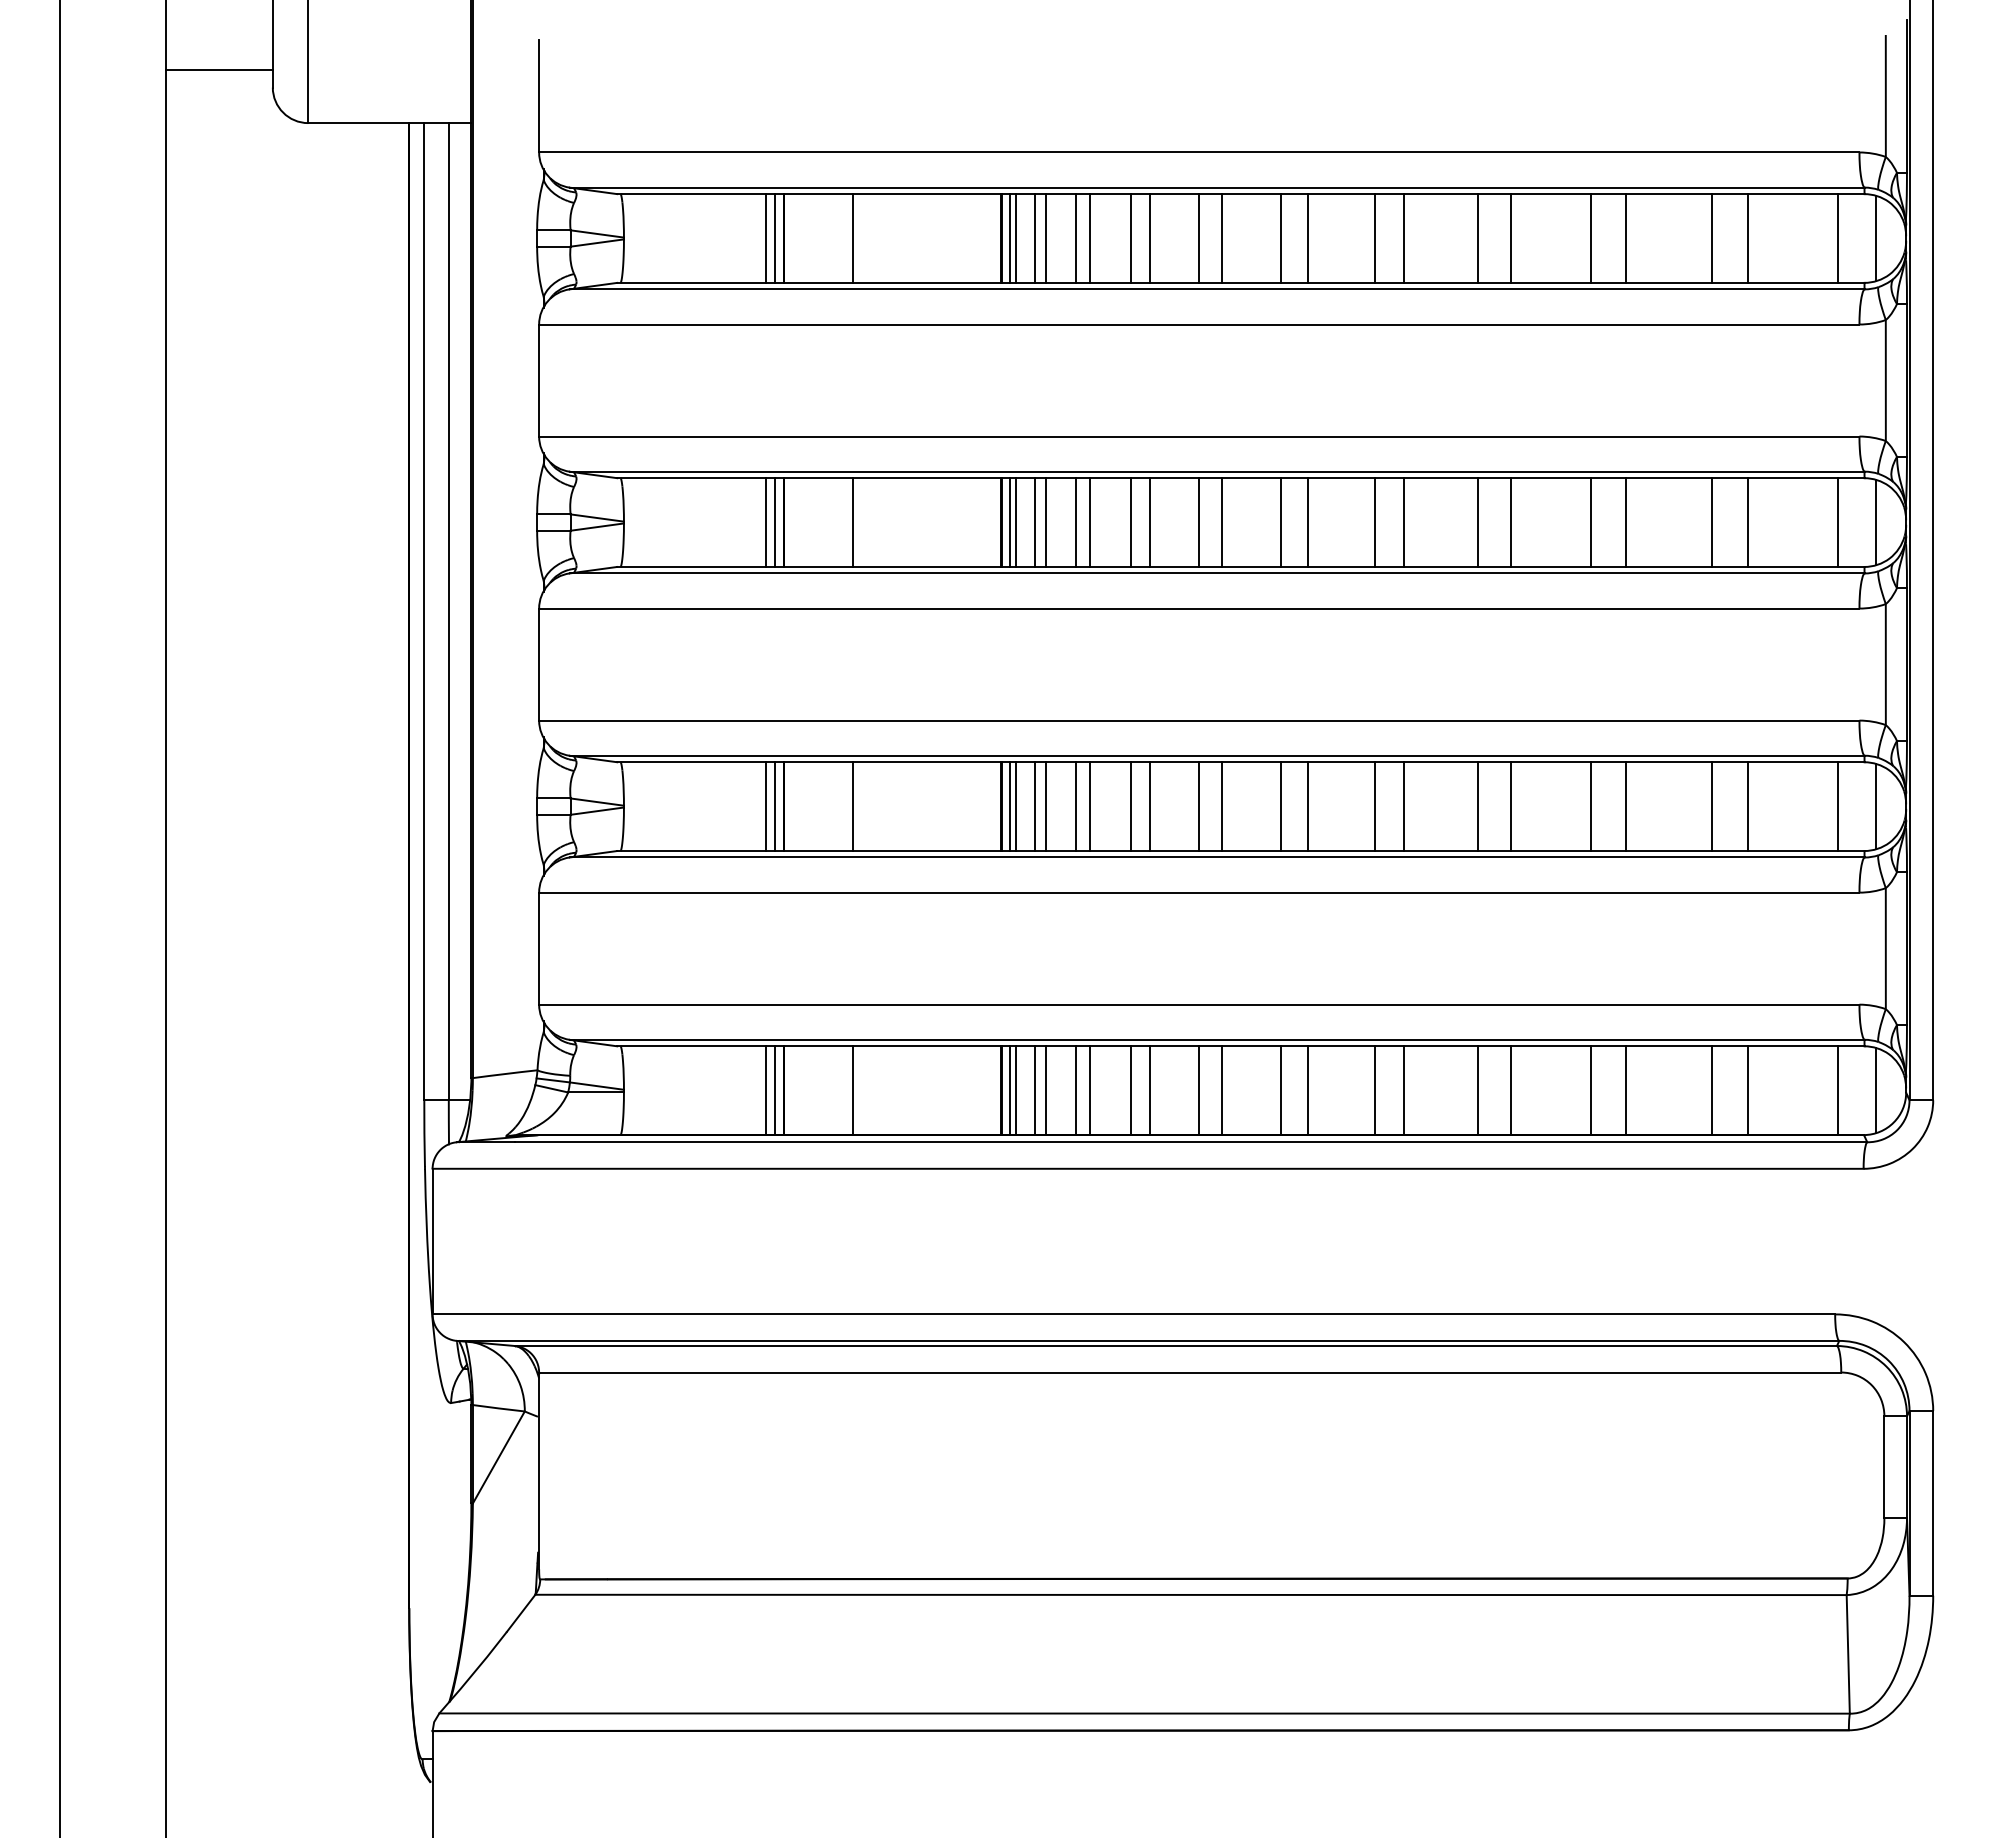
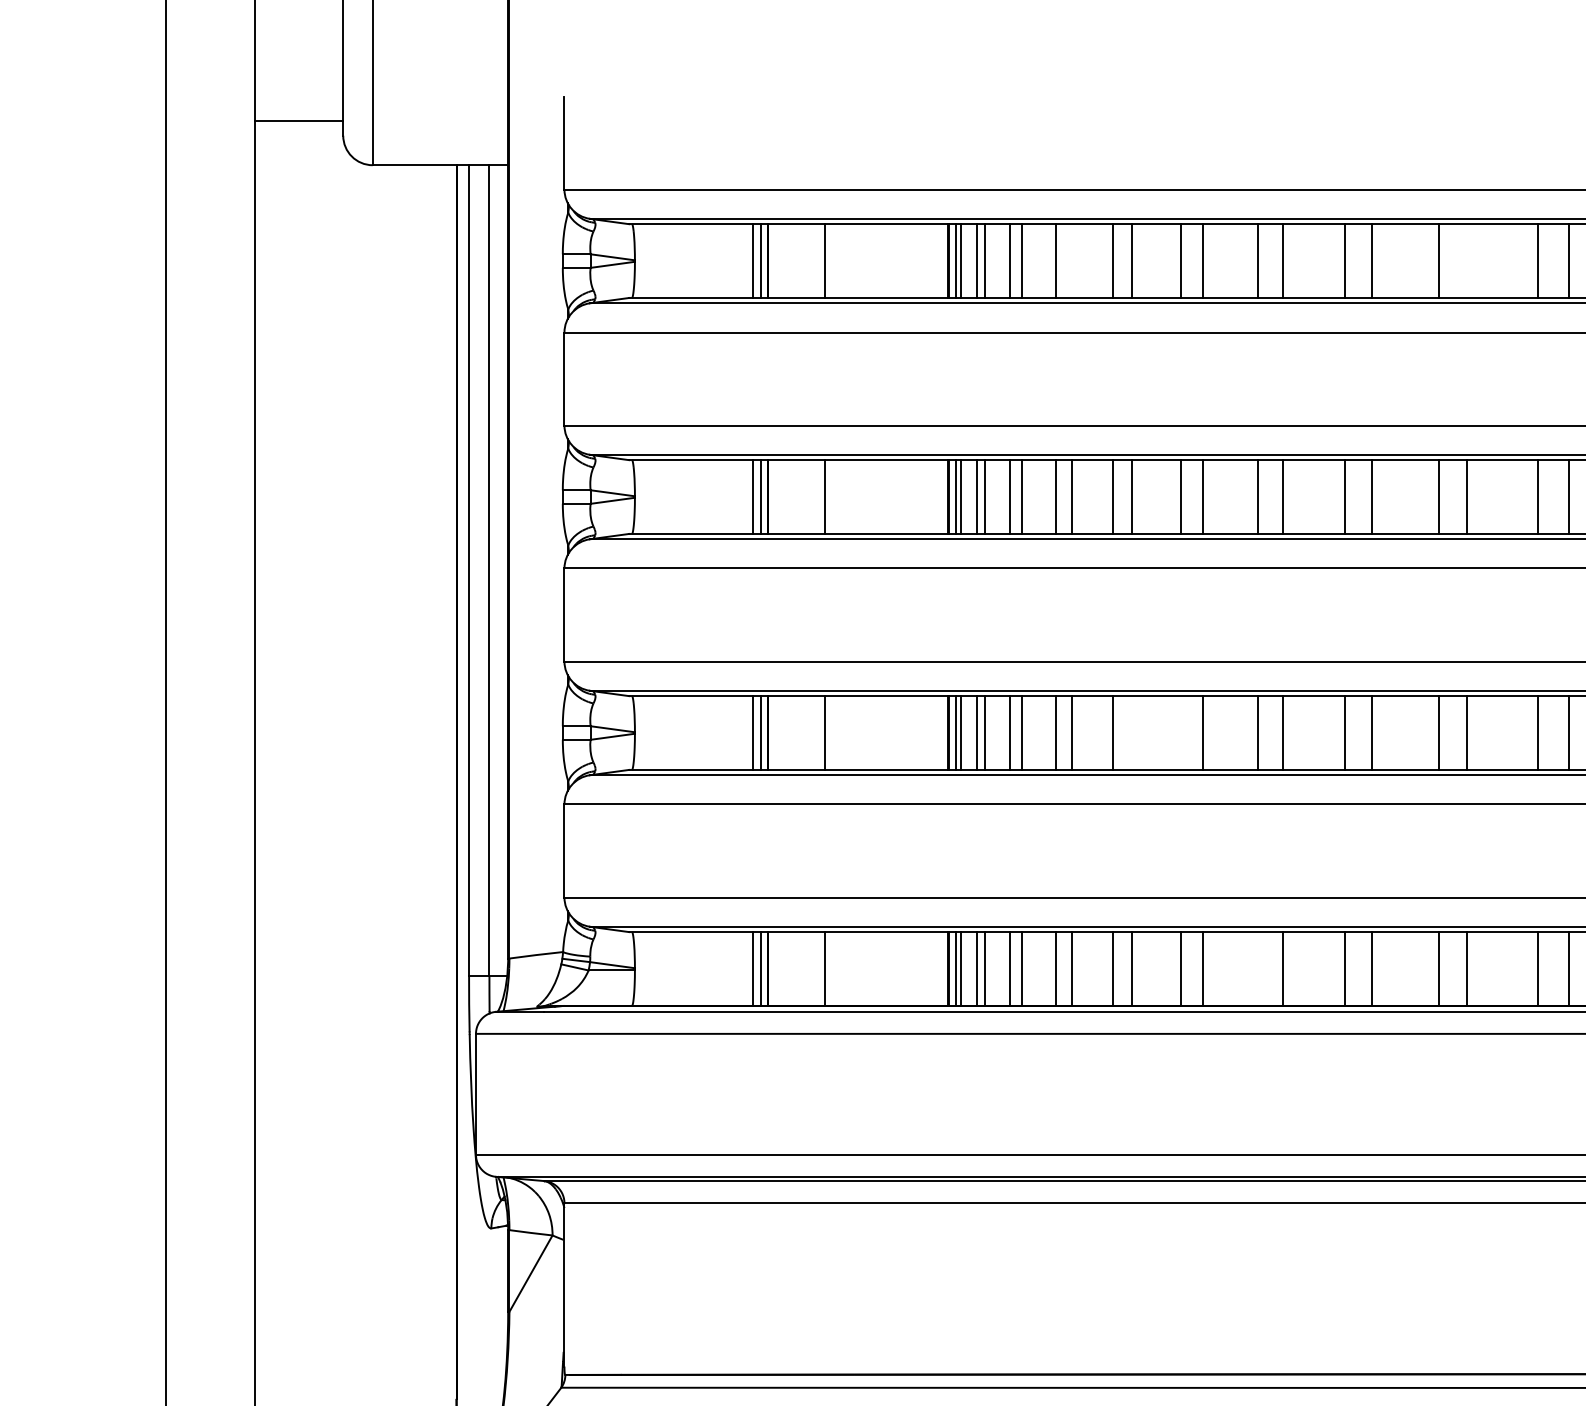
line: (1149, 238) -> (1071, 261), removed
line: (1626, 238) -> (1467, 261), removed
line: (1222, 806) -> (1132, 732), removed
line: (1281, 806) -> (1181, 732), removed
line: (1374, 1090) -> (1258, 968), removed

